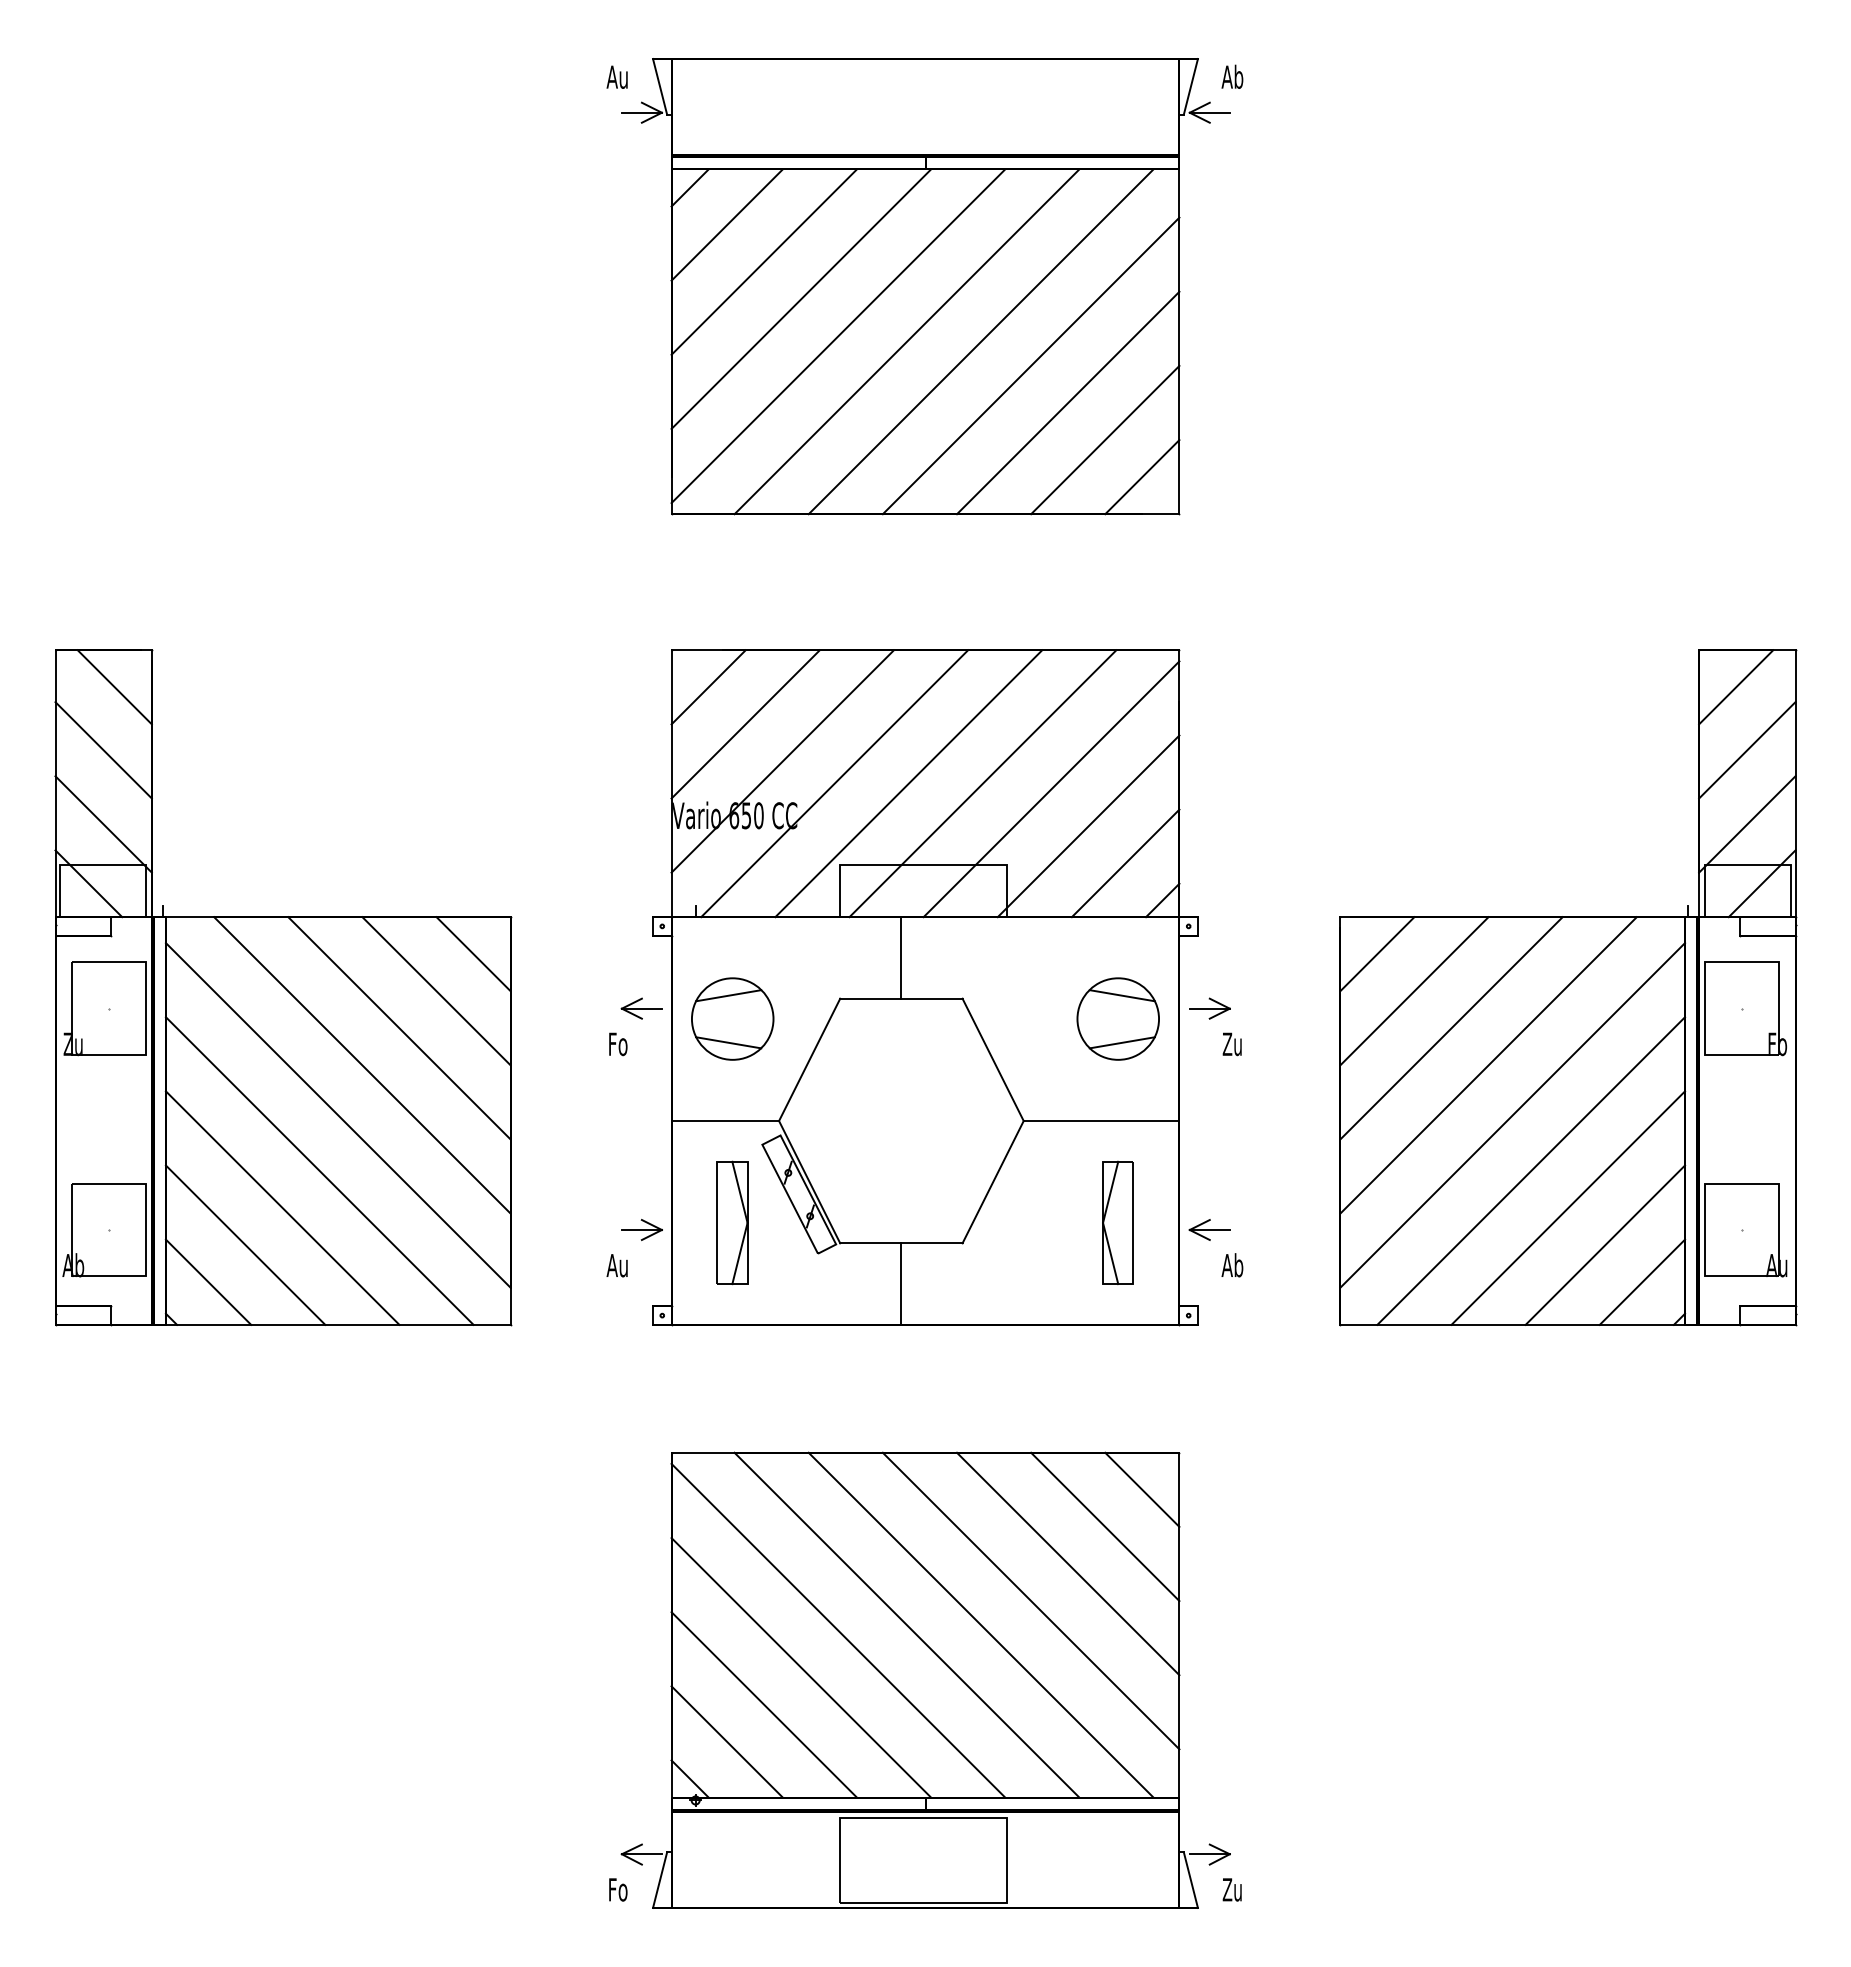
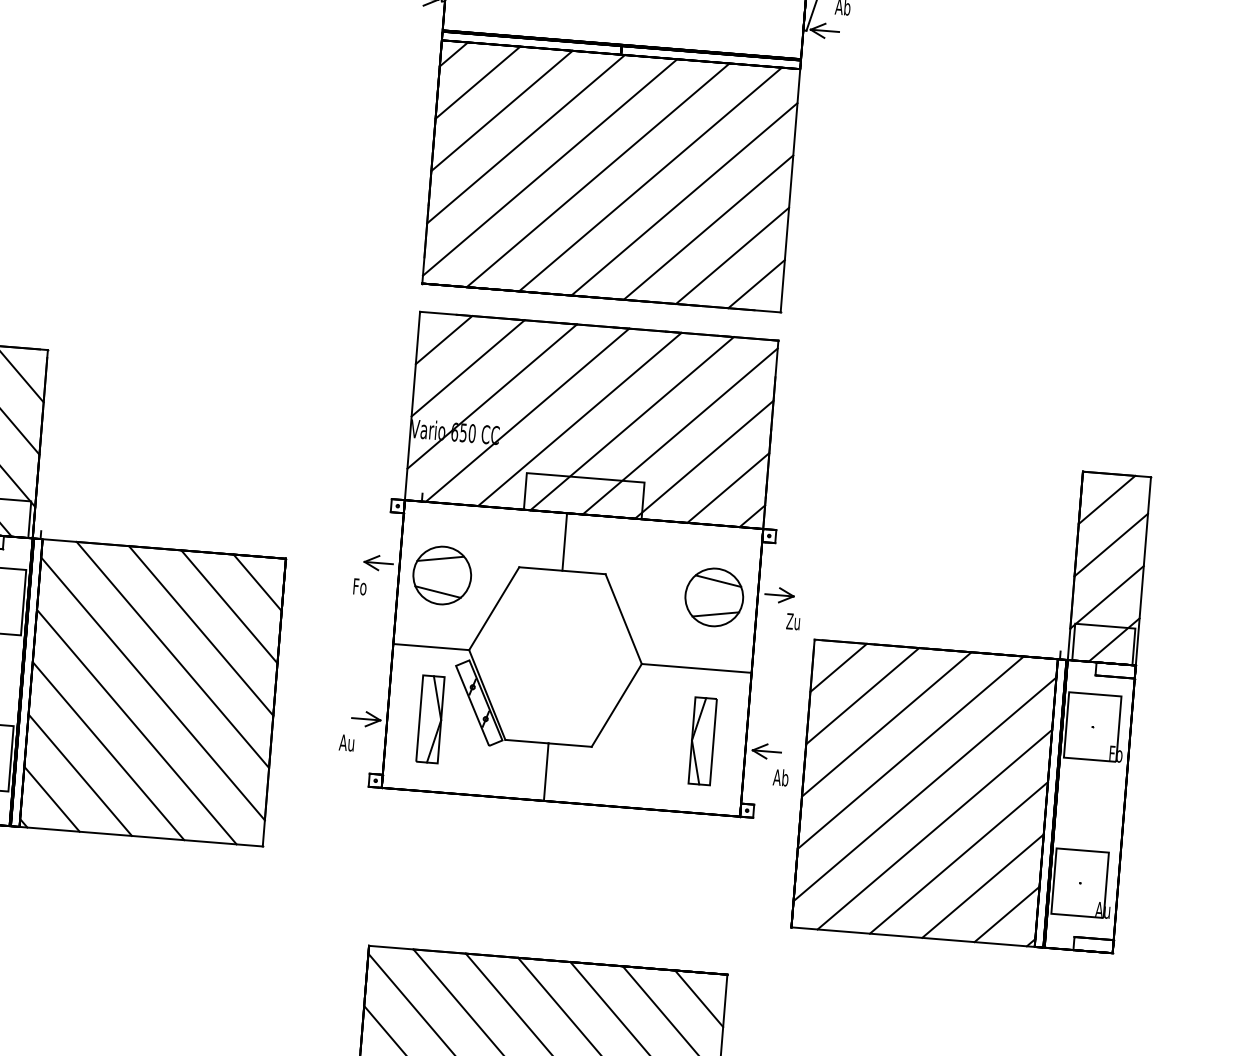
part: (924, 987) -> (579, 564), moved
part: (1568, 987) -> (971, 702), moved

